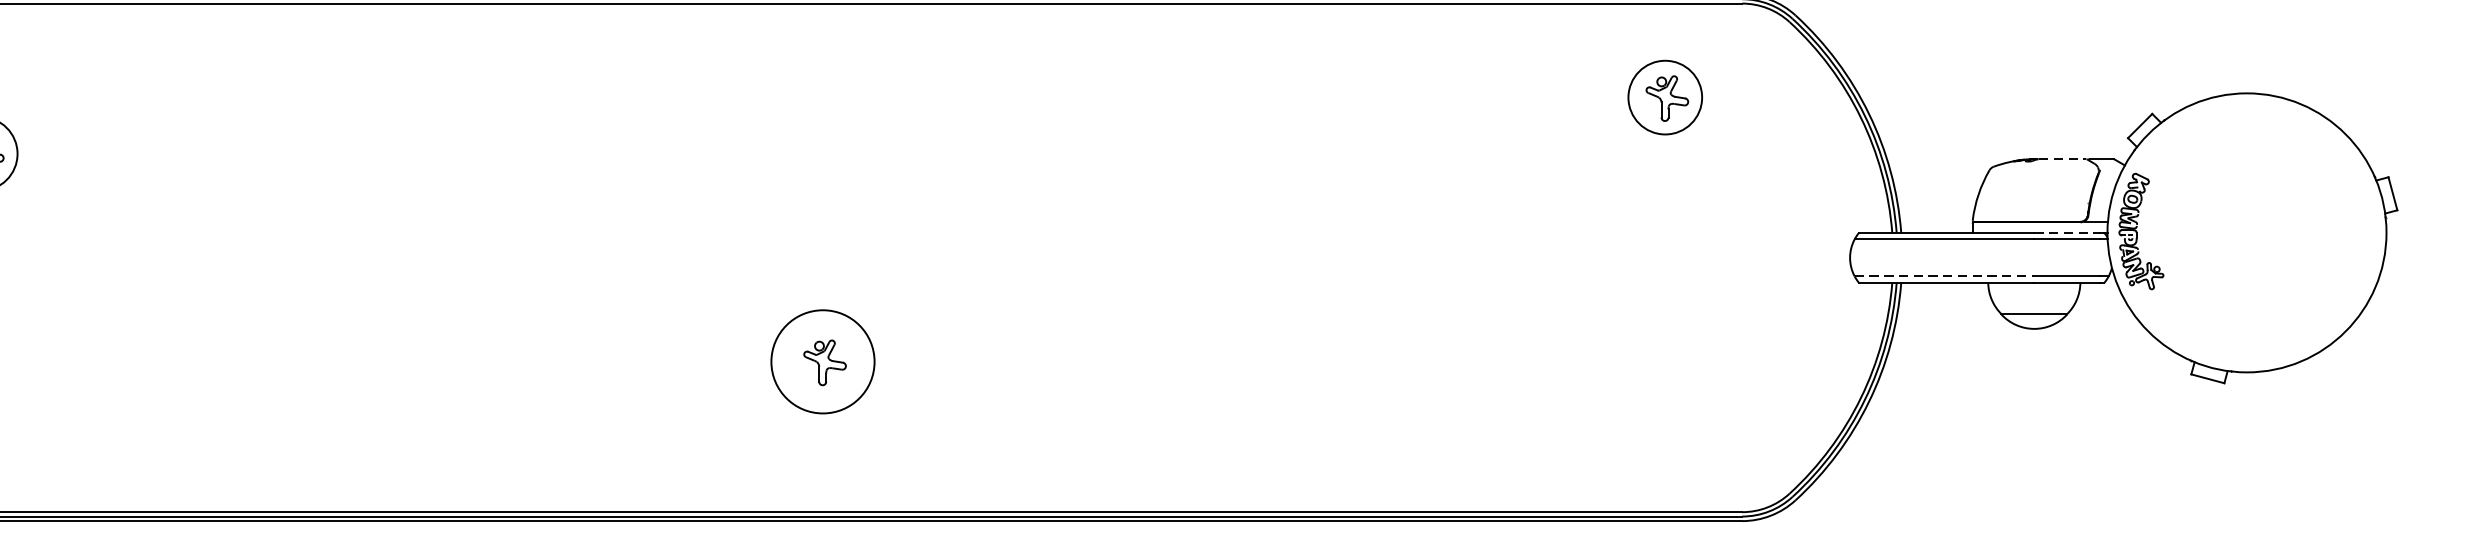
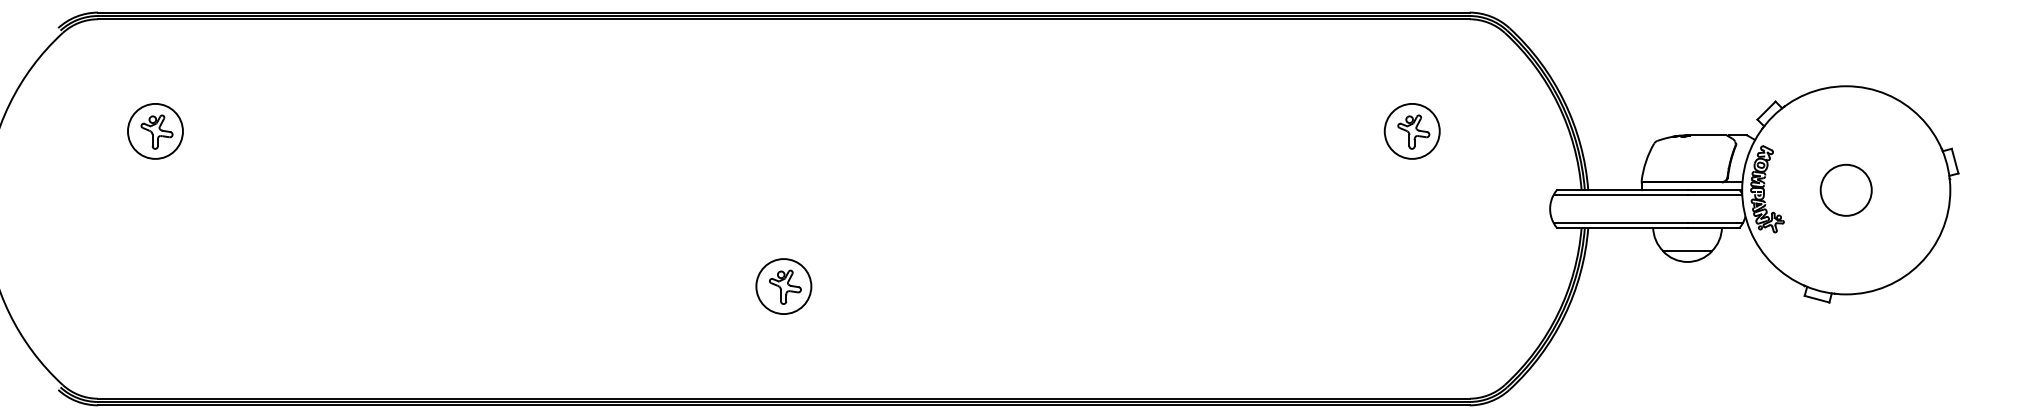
part: (1664, 97) -> (1411, 131), moved
line: (2062, 159) -> (1708, 135), dashed -> solid
circle: (2245, 231) -> (1845, 189), added
line: (2067, 233) -> (1712, 190), dashed -> solid
line: (1945, 275) -> (1621, 222), dashed -> solid
circle: (822, 361) -> (783, 286), size x0.71

